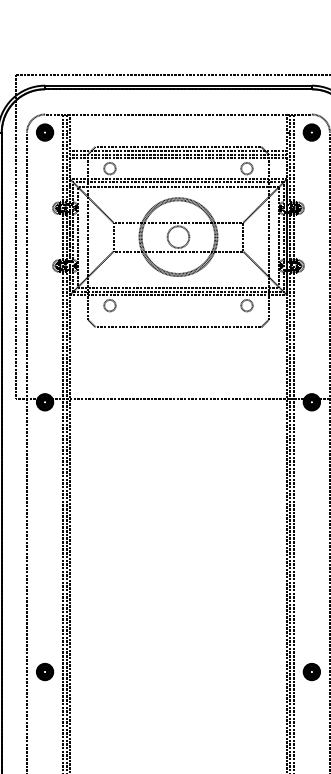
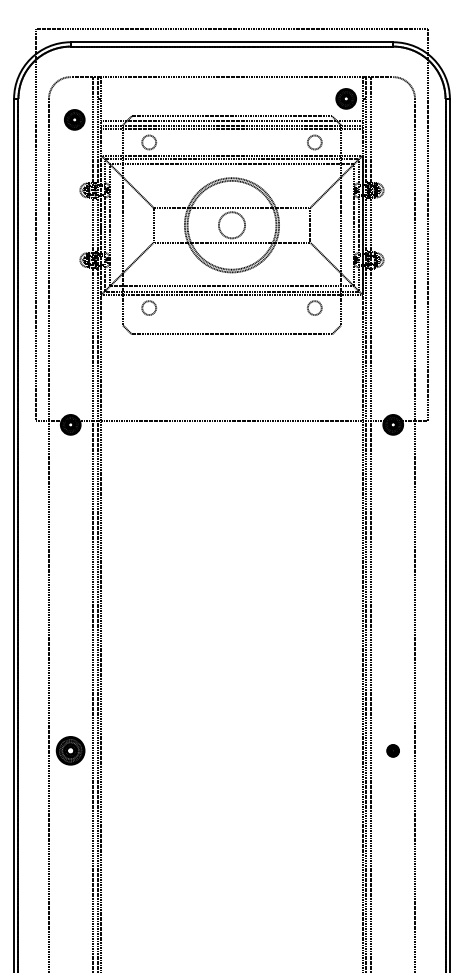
part: (44, 132) -> (74, 119), moved
part: (311, 132) -> (345, 98), moved
part: (44, 671) -> (70, 750), size x1.4
part: (311, 671) -> (392, 750), size x0.6

